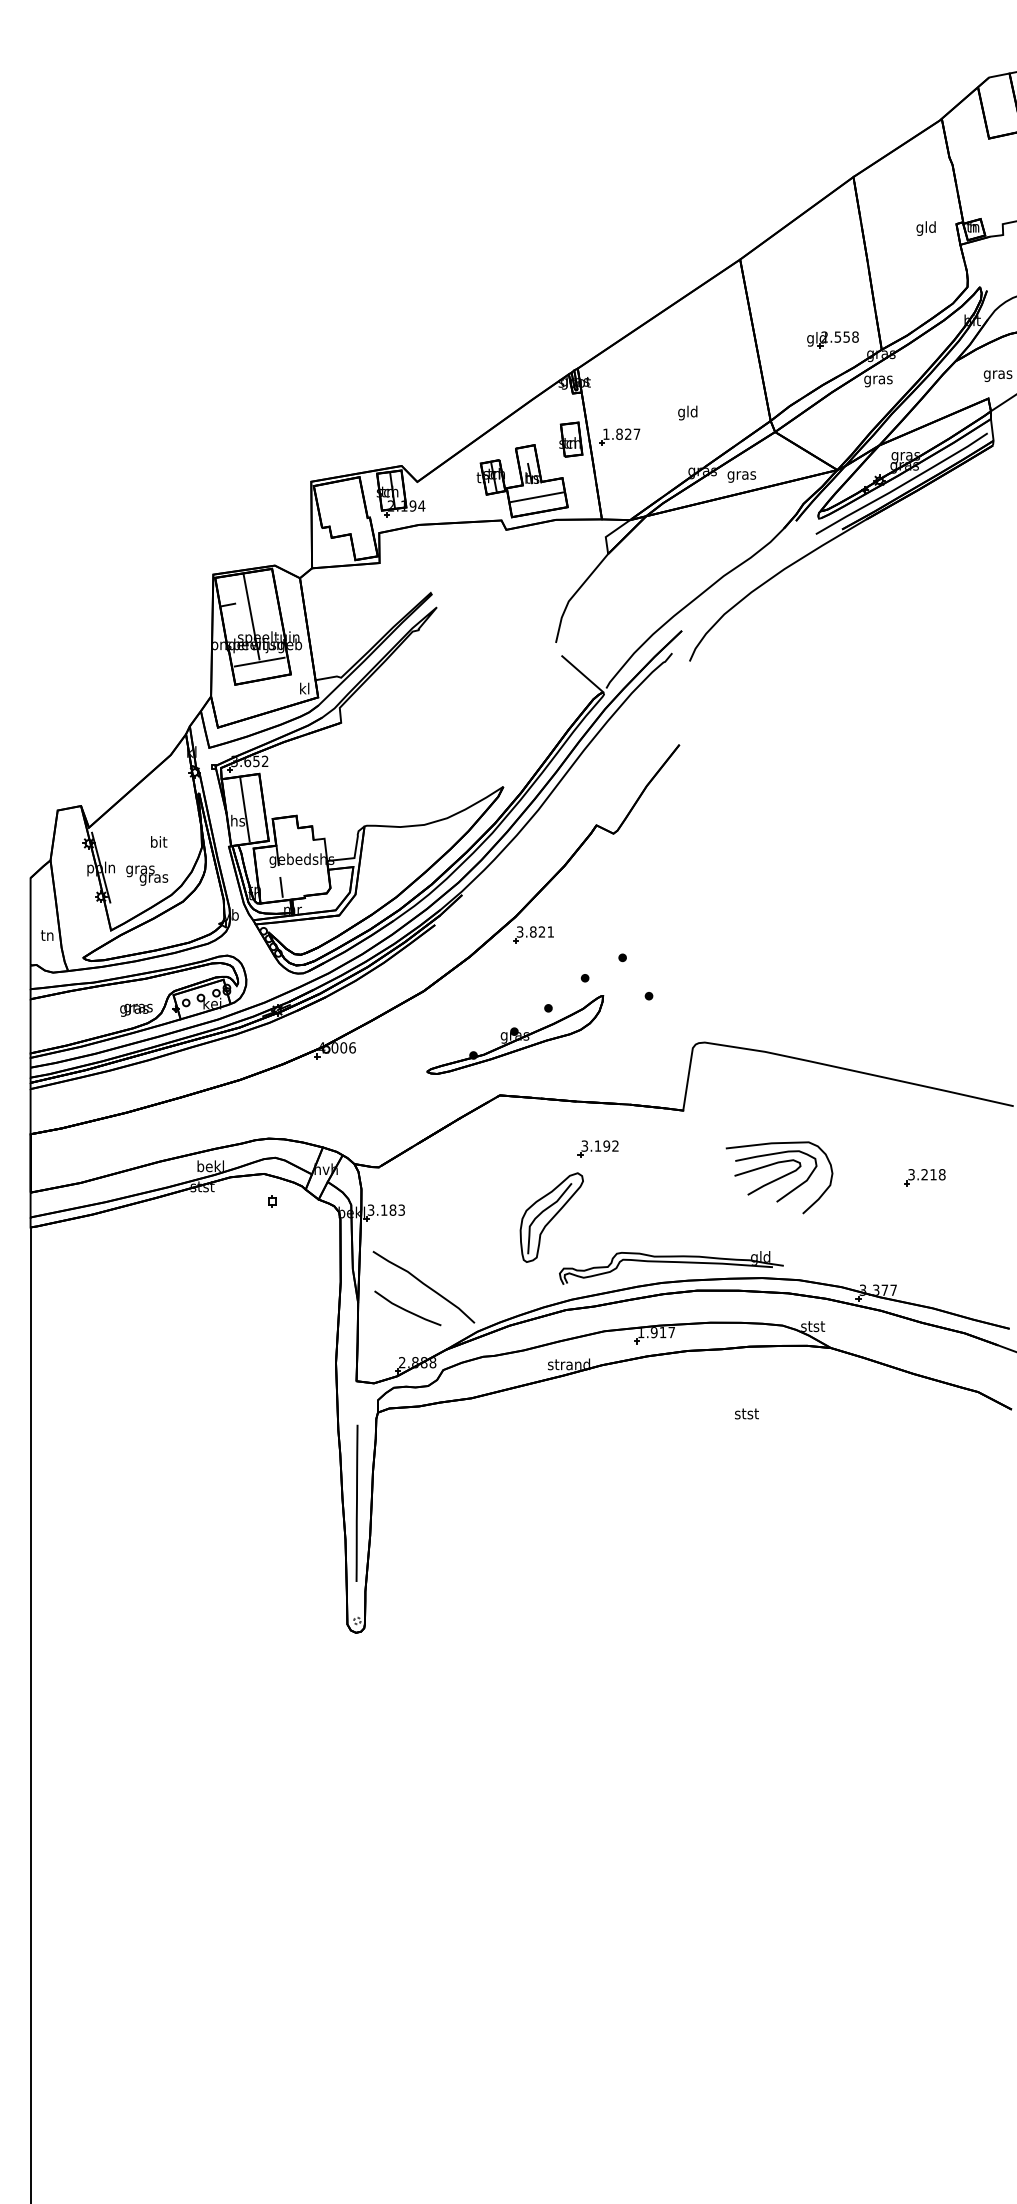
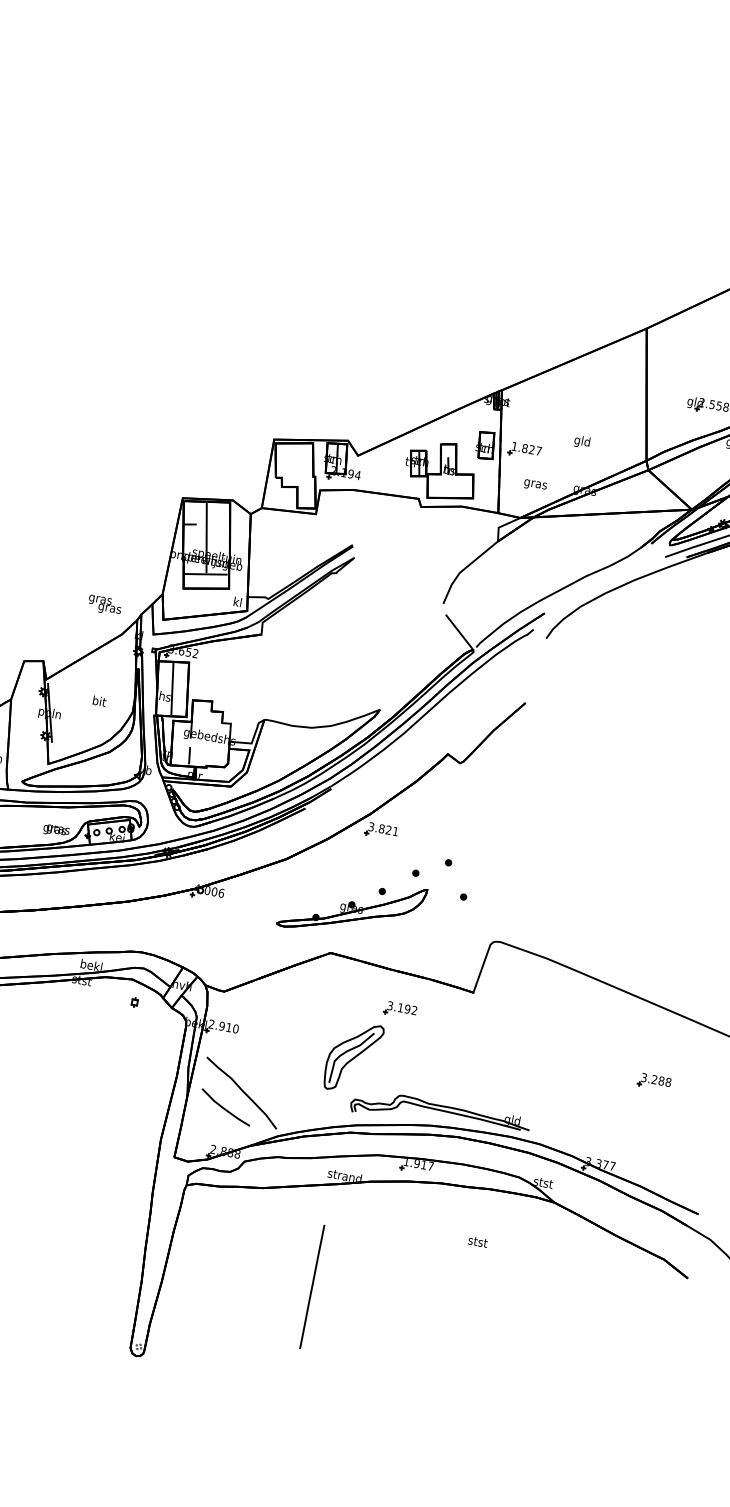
text: (741, 476) -> (535, 485), moved
line: (536, 497) -> (449, 485), removed
text: (147, 875) -> (105, 605), moved
text: (933, 1174) -> (661, 1080), 3.218 -> 3.288
part: (779, 1177) -> (539, 1060), removed
text: (386, 1209) -> (223, 1026), 3.183 -> 2.910
line: (356, 1502) -> (311, 1286), moved

